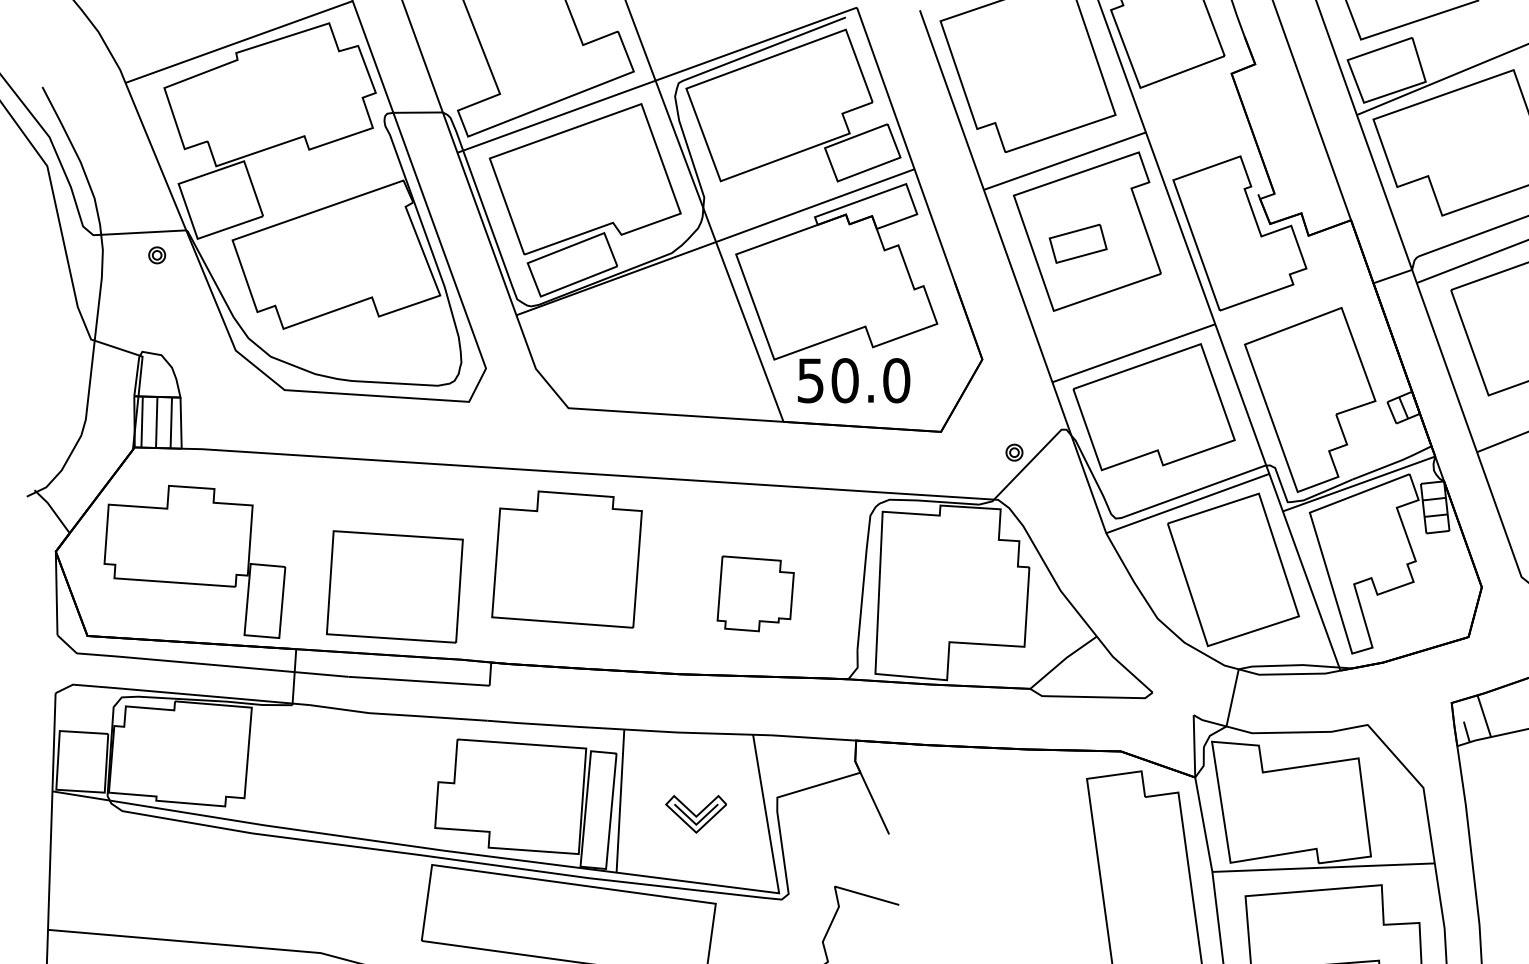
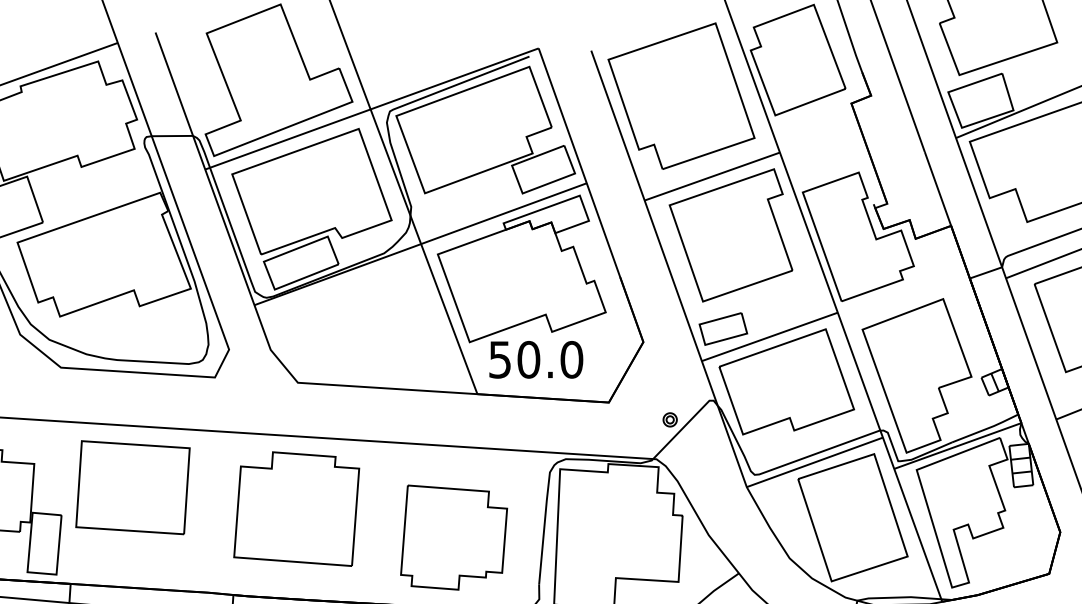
part: (1077, 243) -> (722, 328), moved
part: (394, 586) -> (132, 487), moved
part: (755, 593) -> (454, 537), size x1.67

